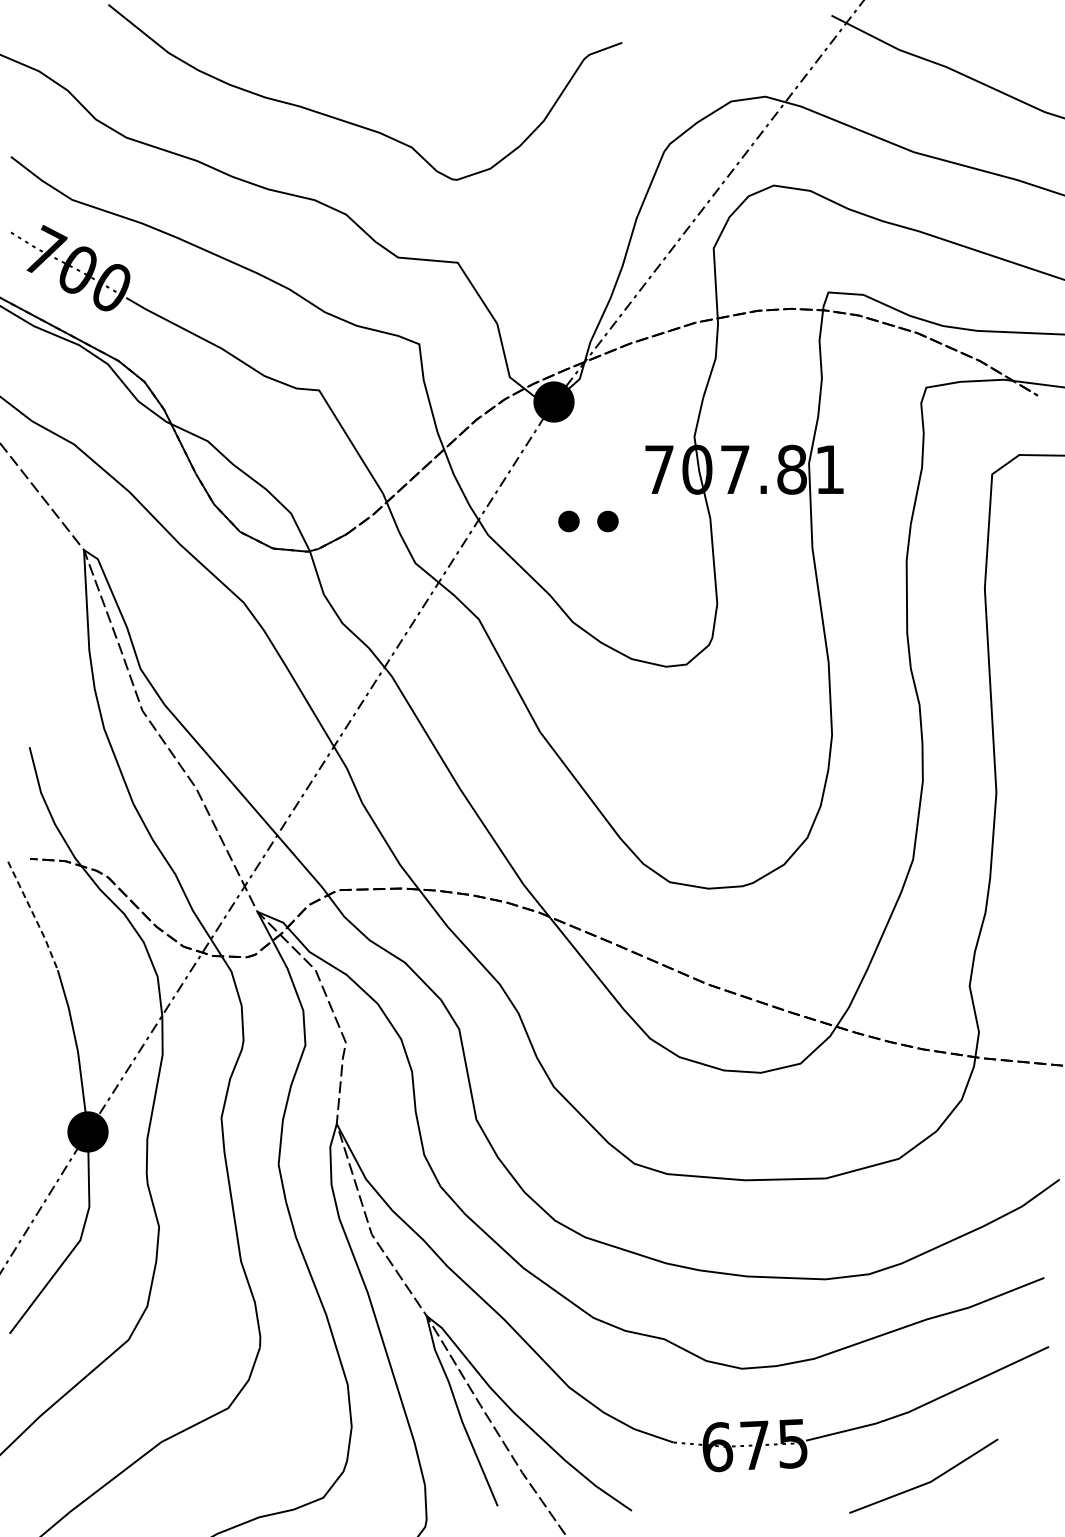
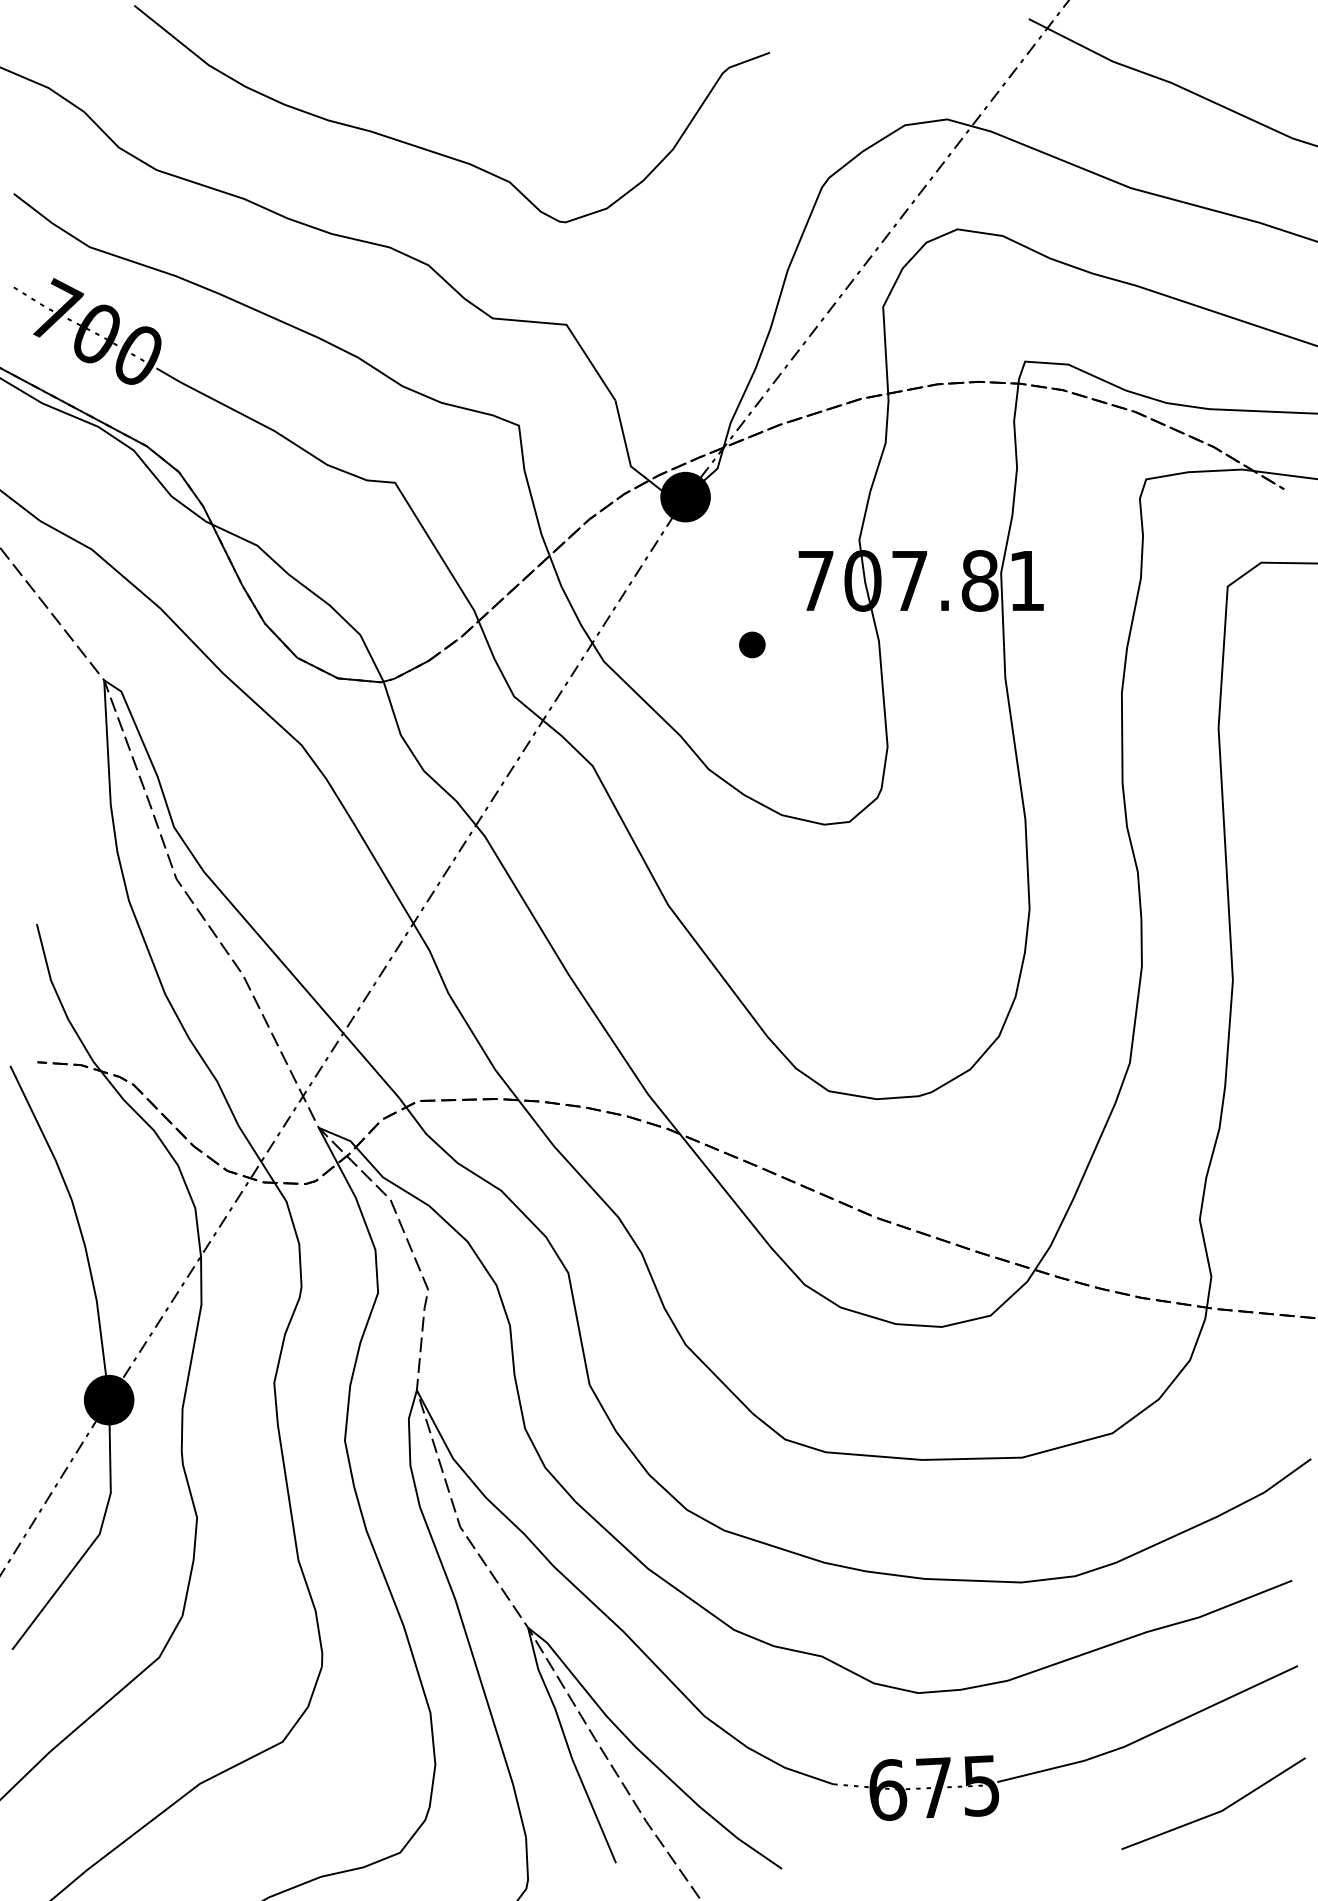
part: (568, 521) -> (703, 644), removed
line: (34, 916) -> (42, 1133), dashed -> solid
line: (926, 1482) -> (1216, 1811), moved

